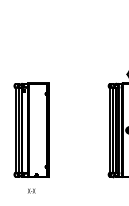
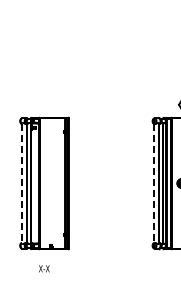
line: (15, 130) -> (21, 183), solid -> dashed
line: (110, 131) -> (154, 184), solid -> dashed

